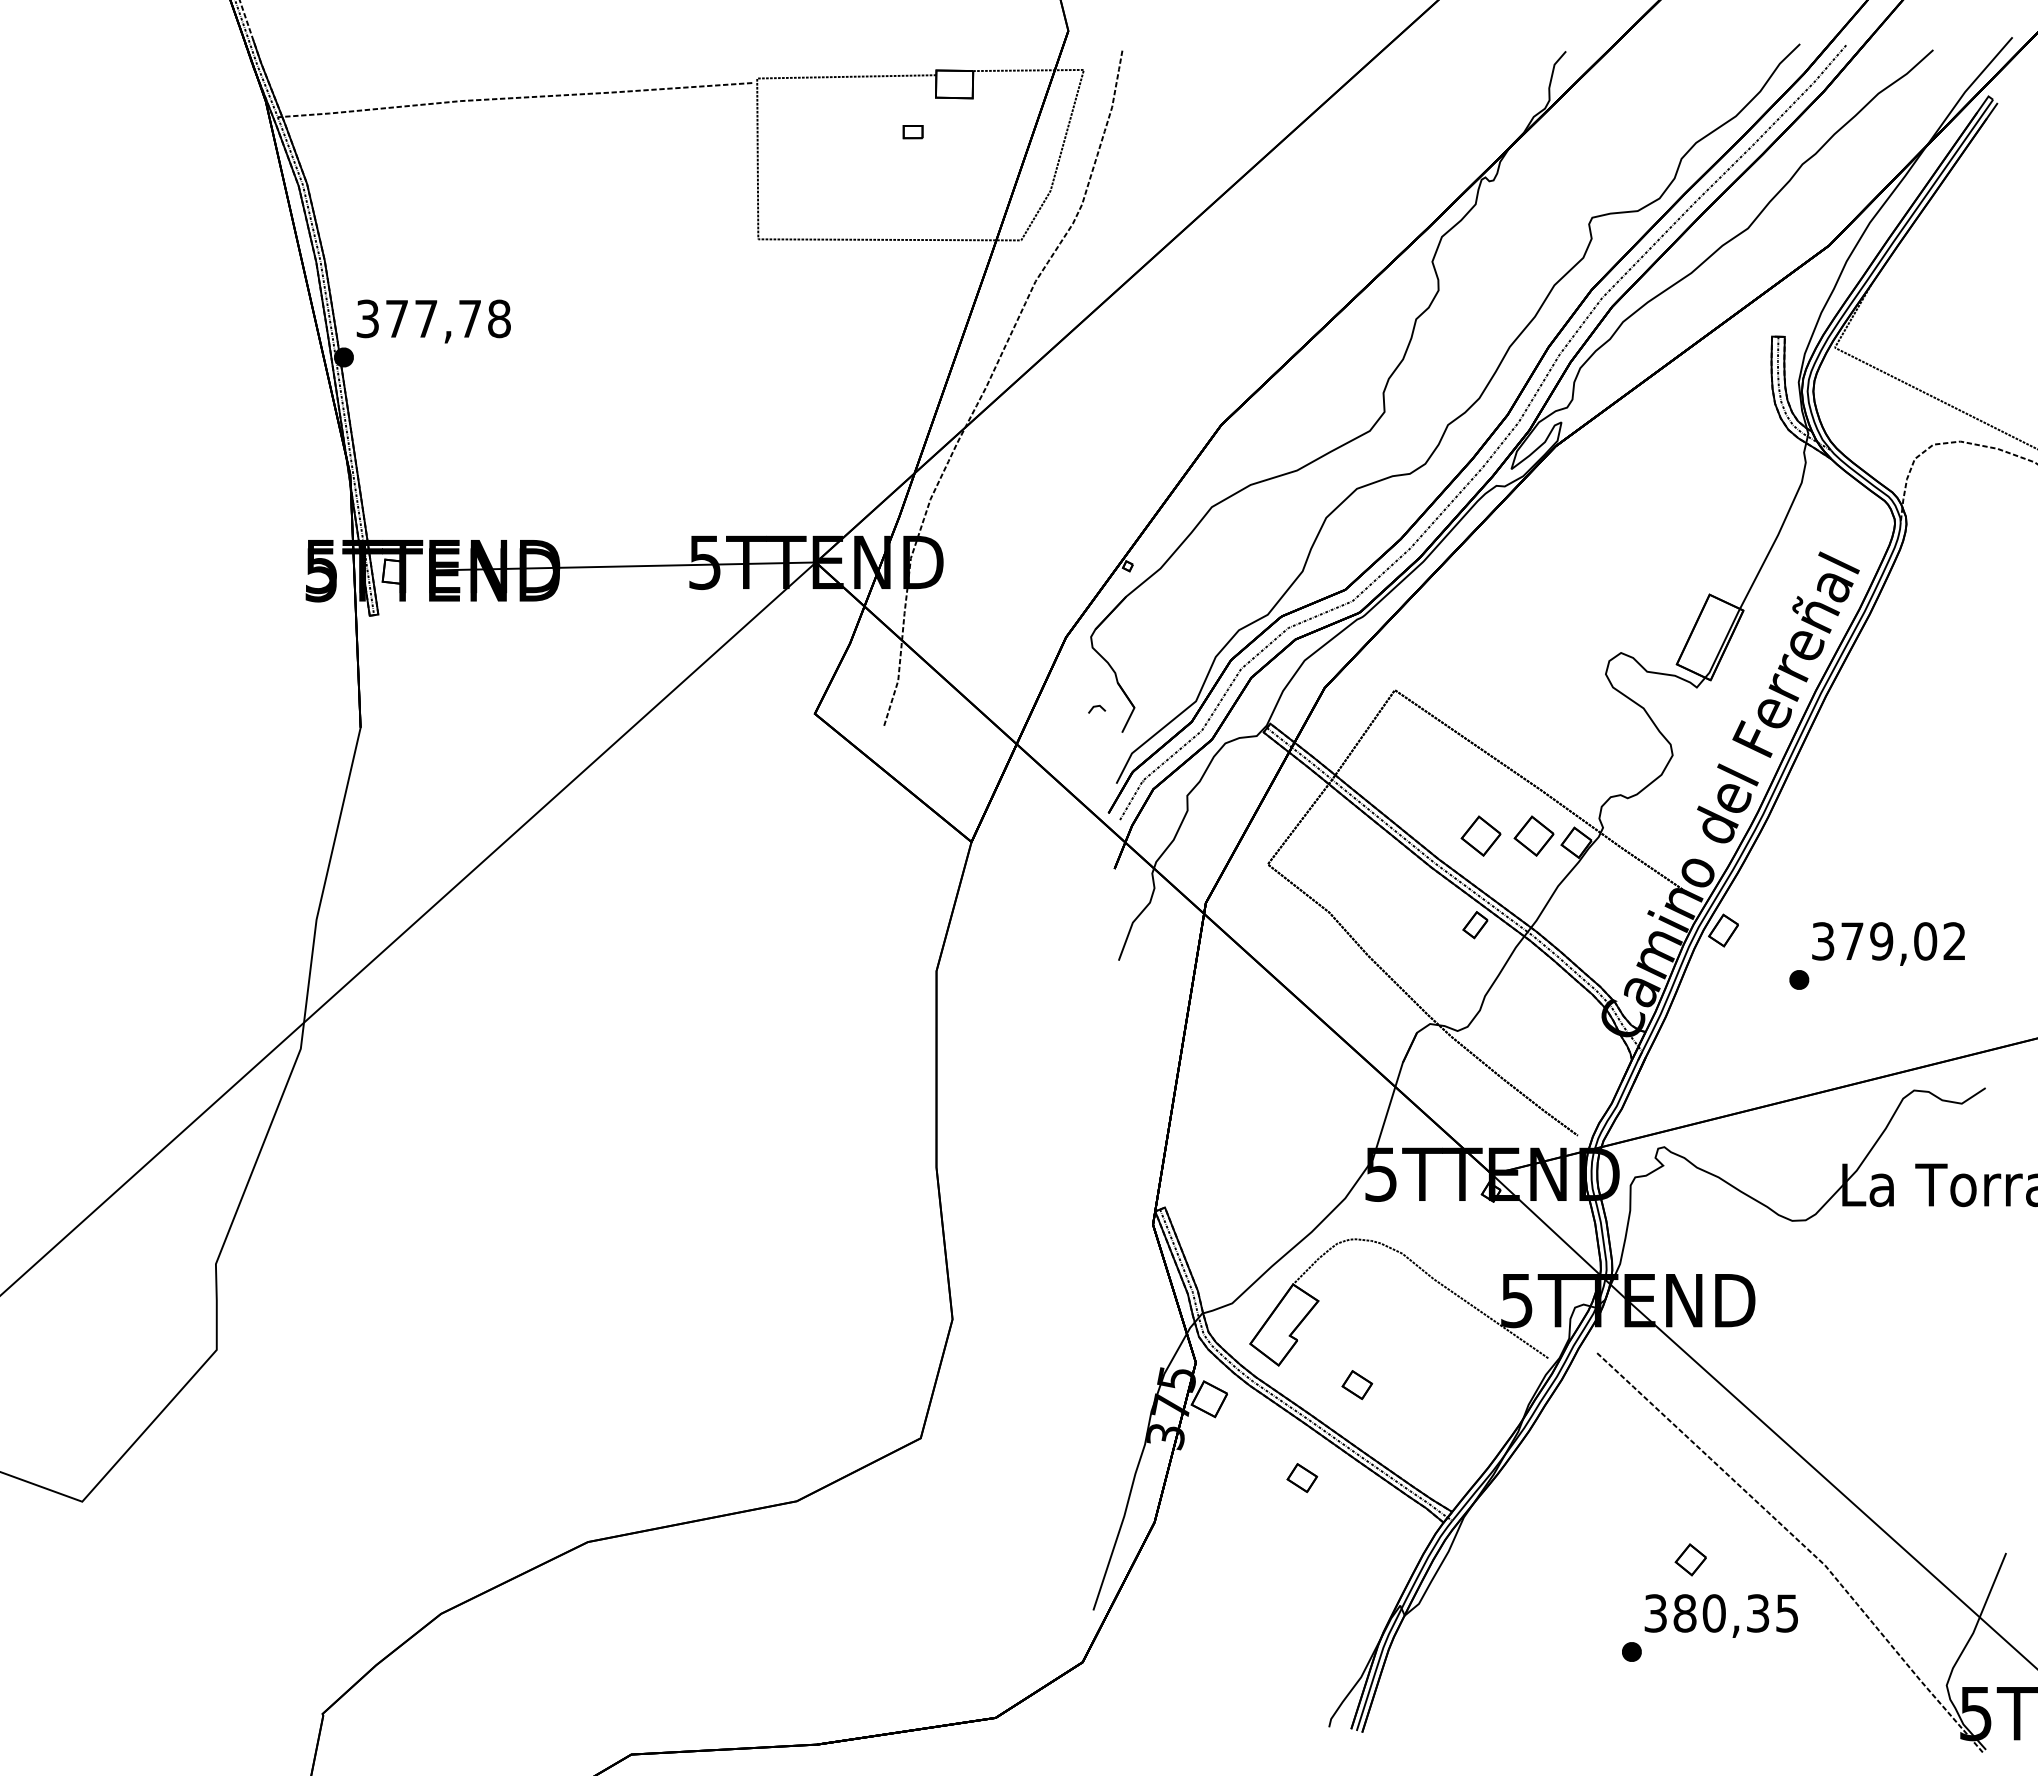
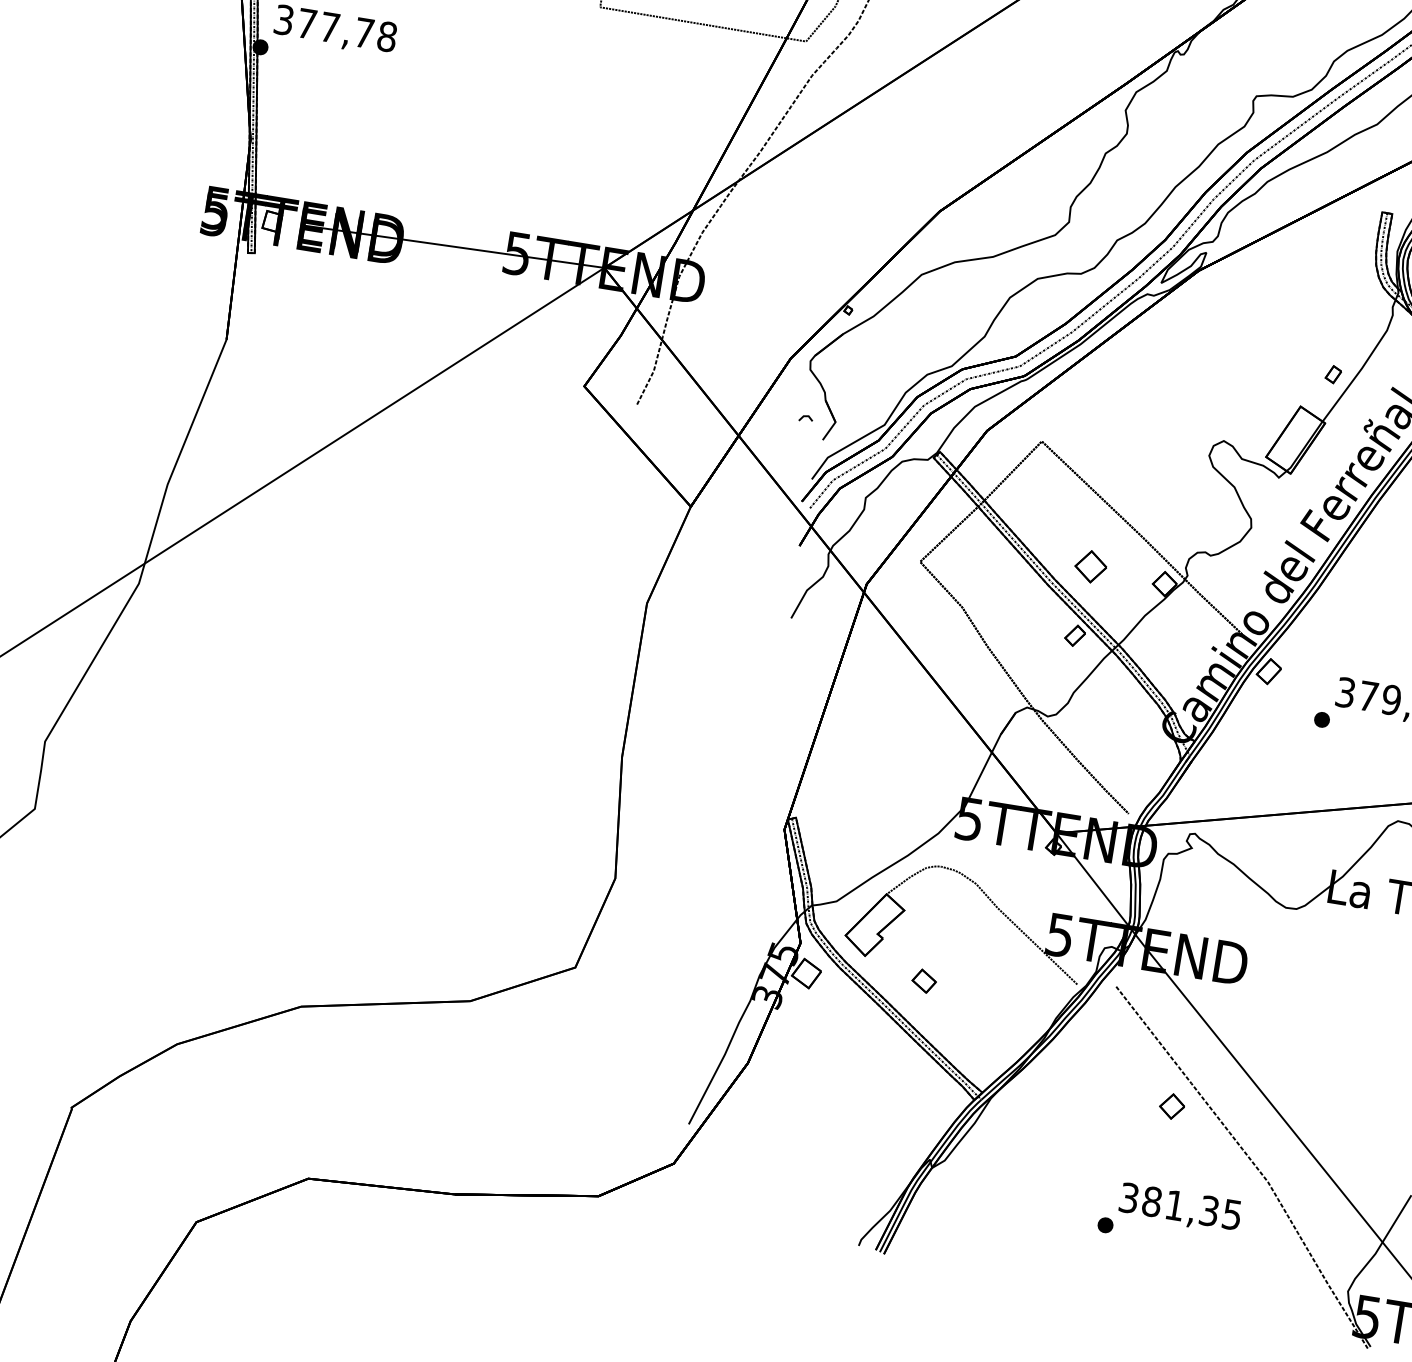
part: (1743, 548) -> (1333, 374), added
part: (1533, 835) -> (1132, 572), removed
part: (1302, 1478) -> (869, 1047), removed
part: (1690, 1559) -> (1171, 1106), moved
text: (1713, 1613) -> (1174, 1205), 380,35 -> 381,35

